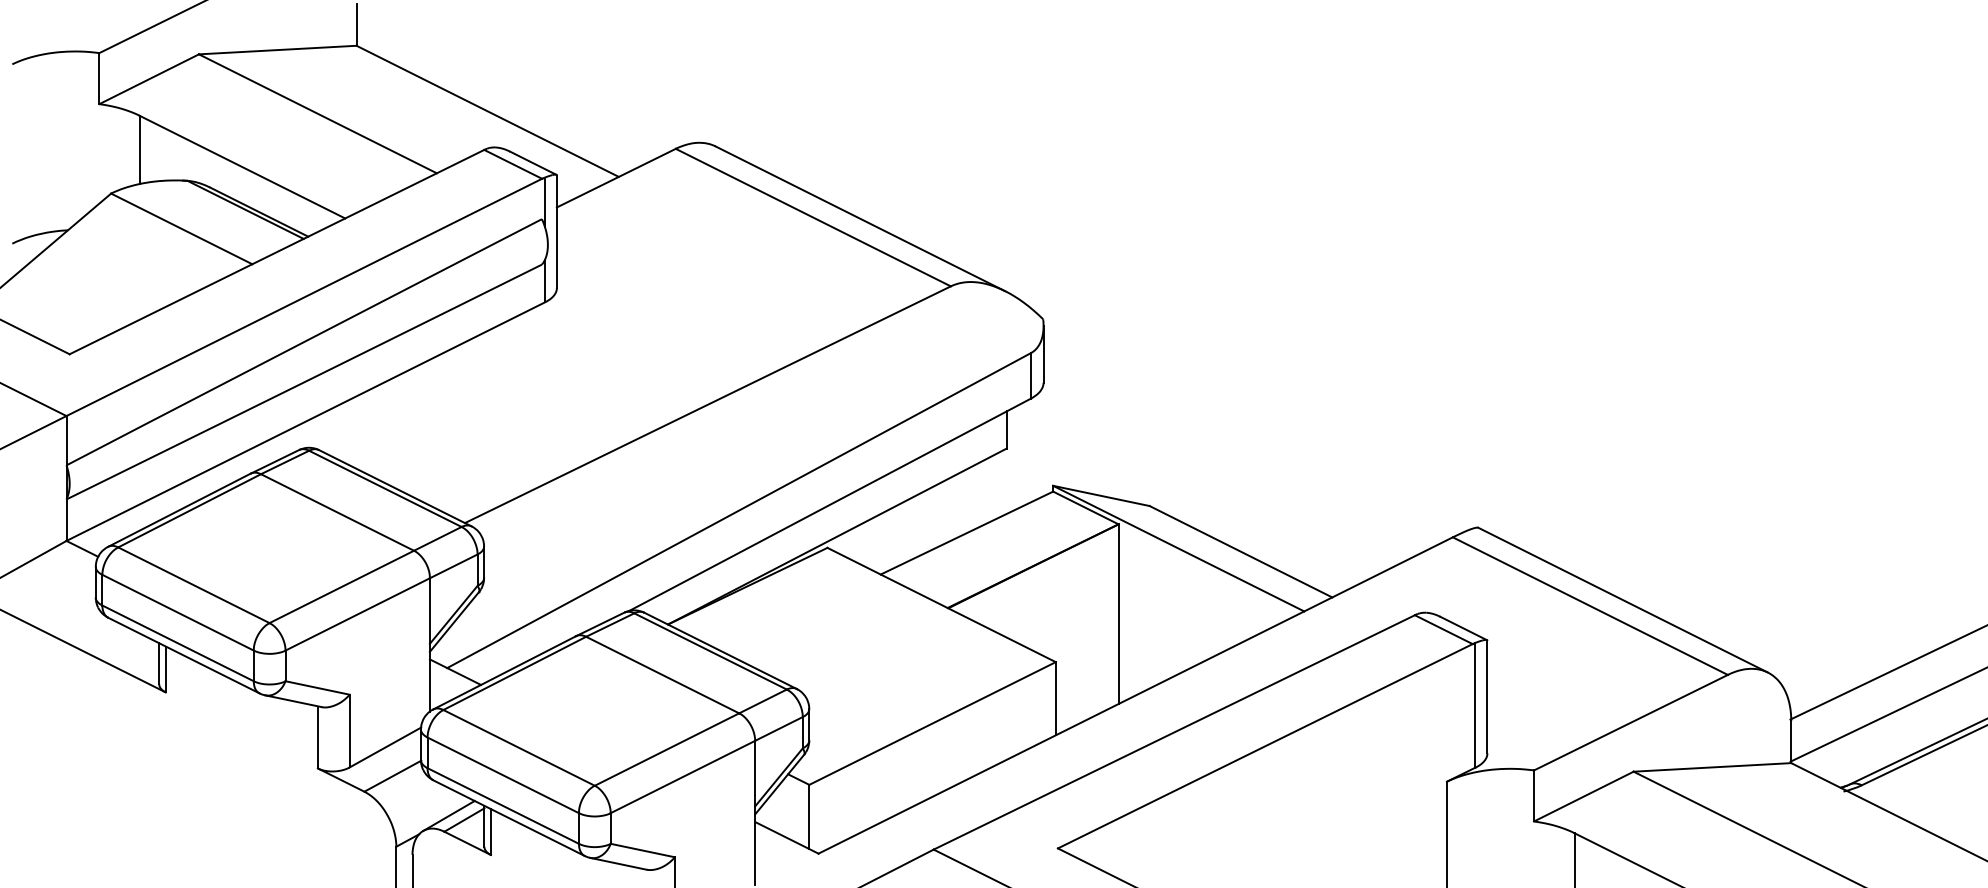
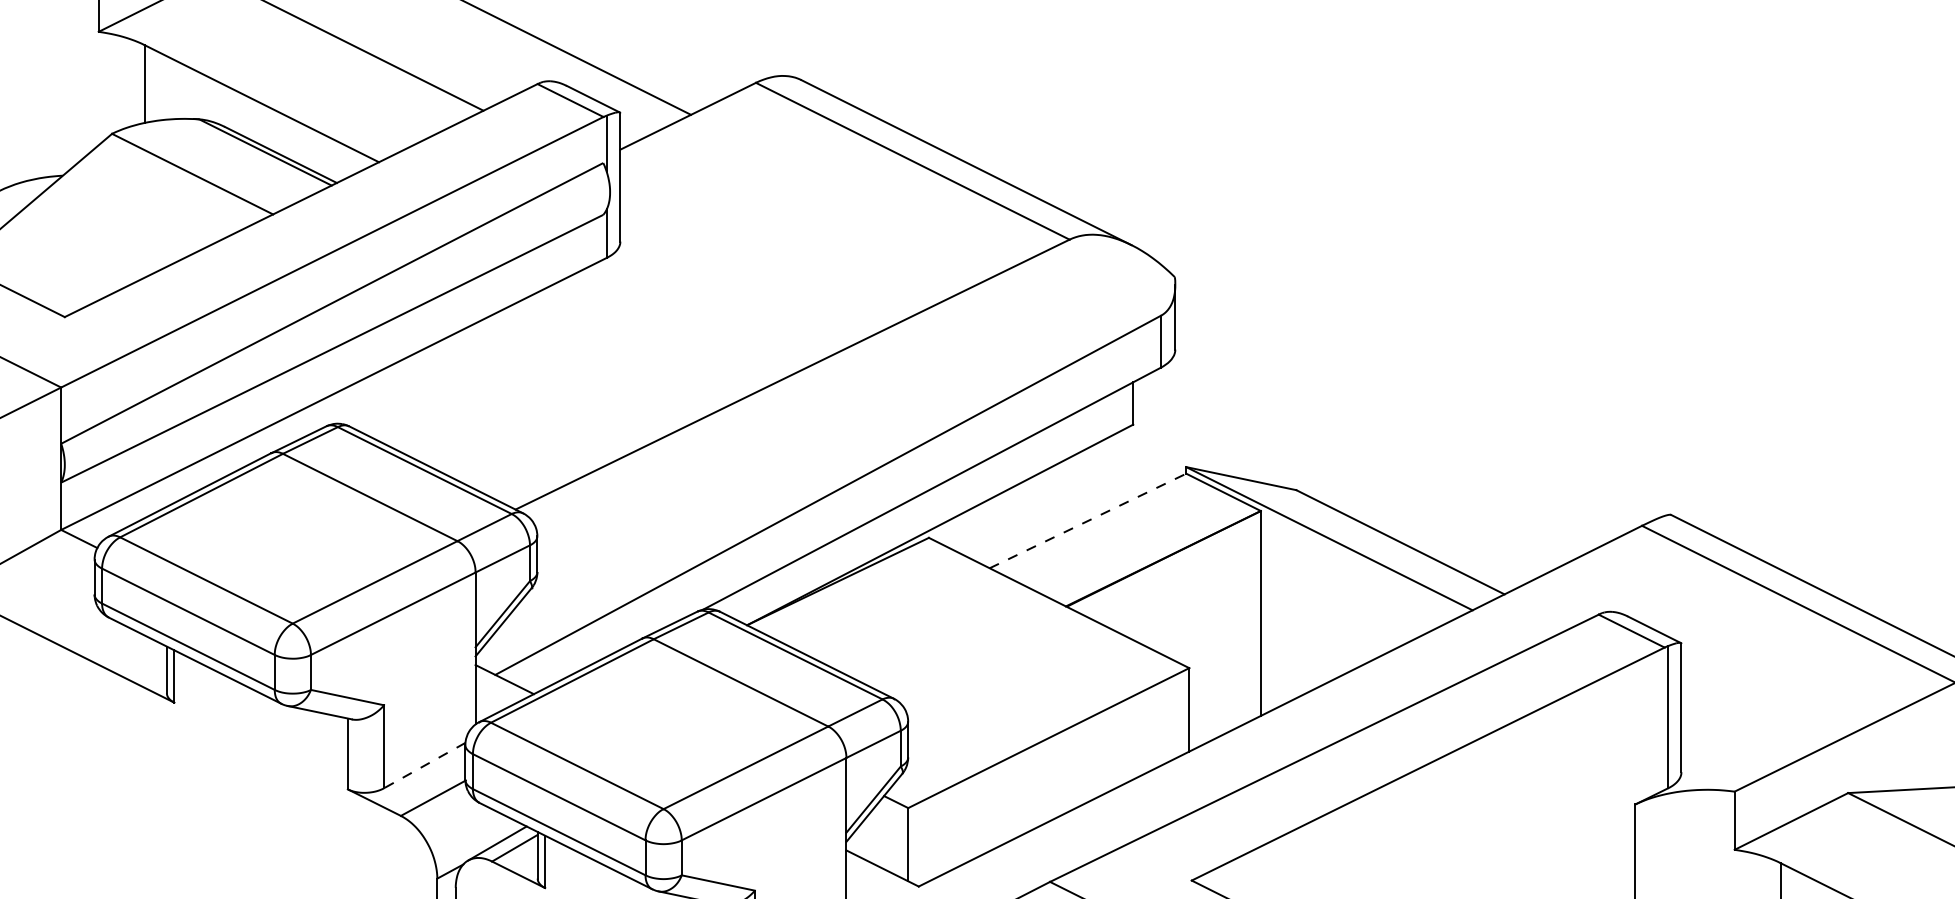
line: (966, 533) -> (1087, 521), solid -> dashed
line: (385, 747) -> (424, 765), solid -> dashed

